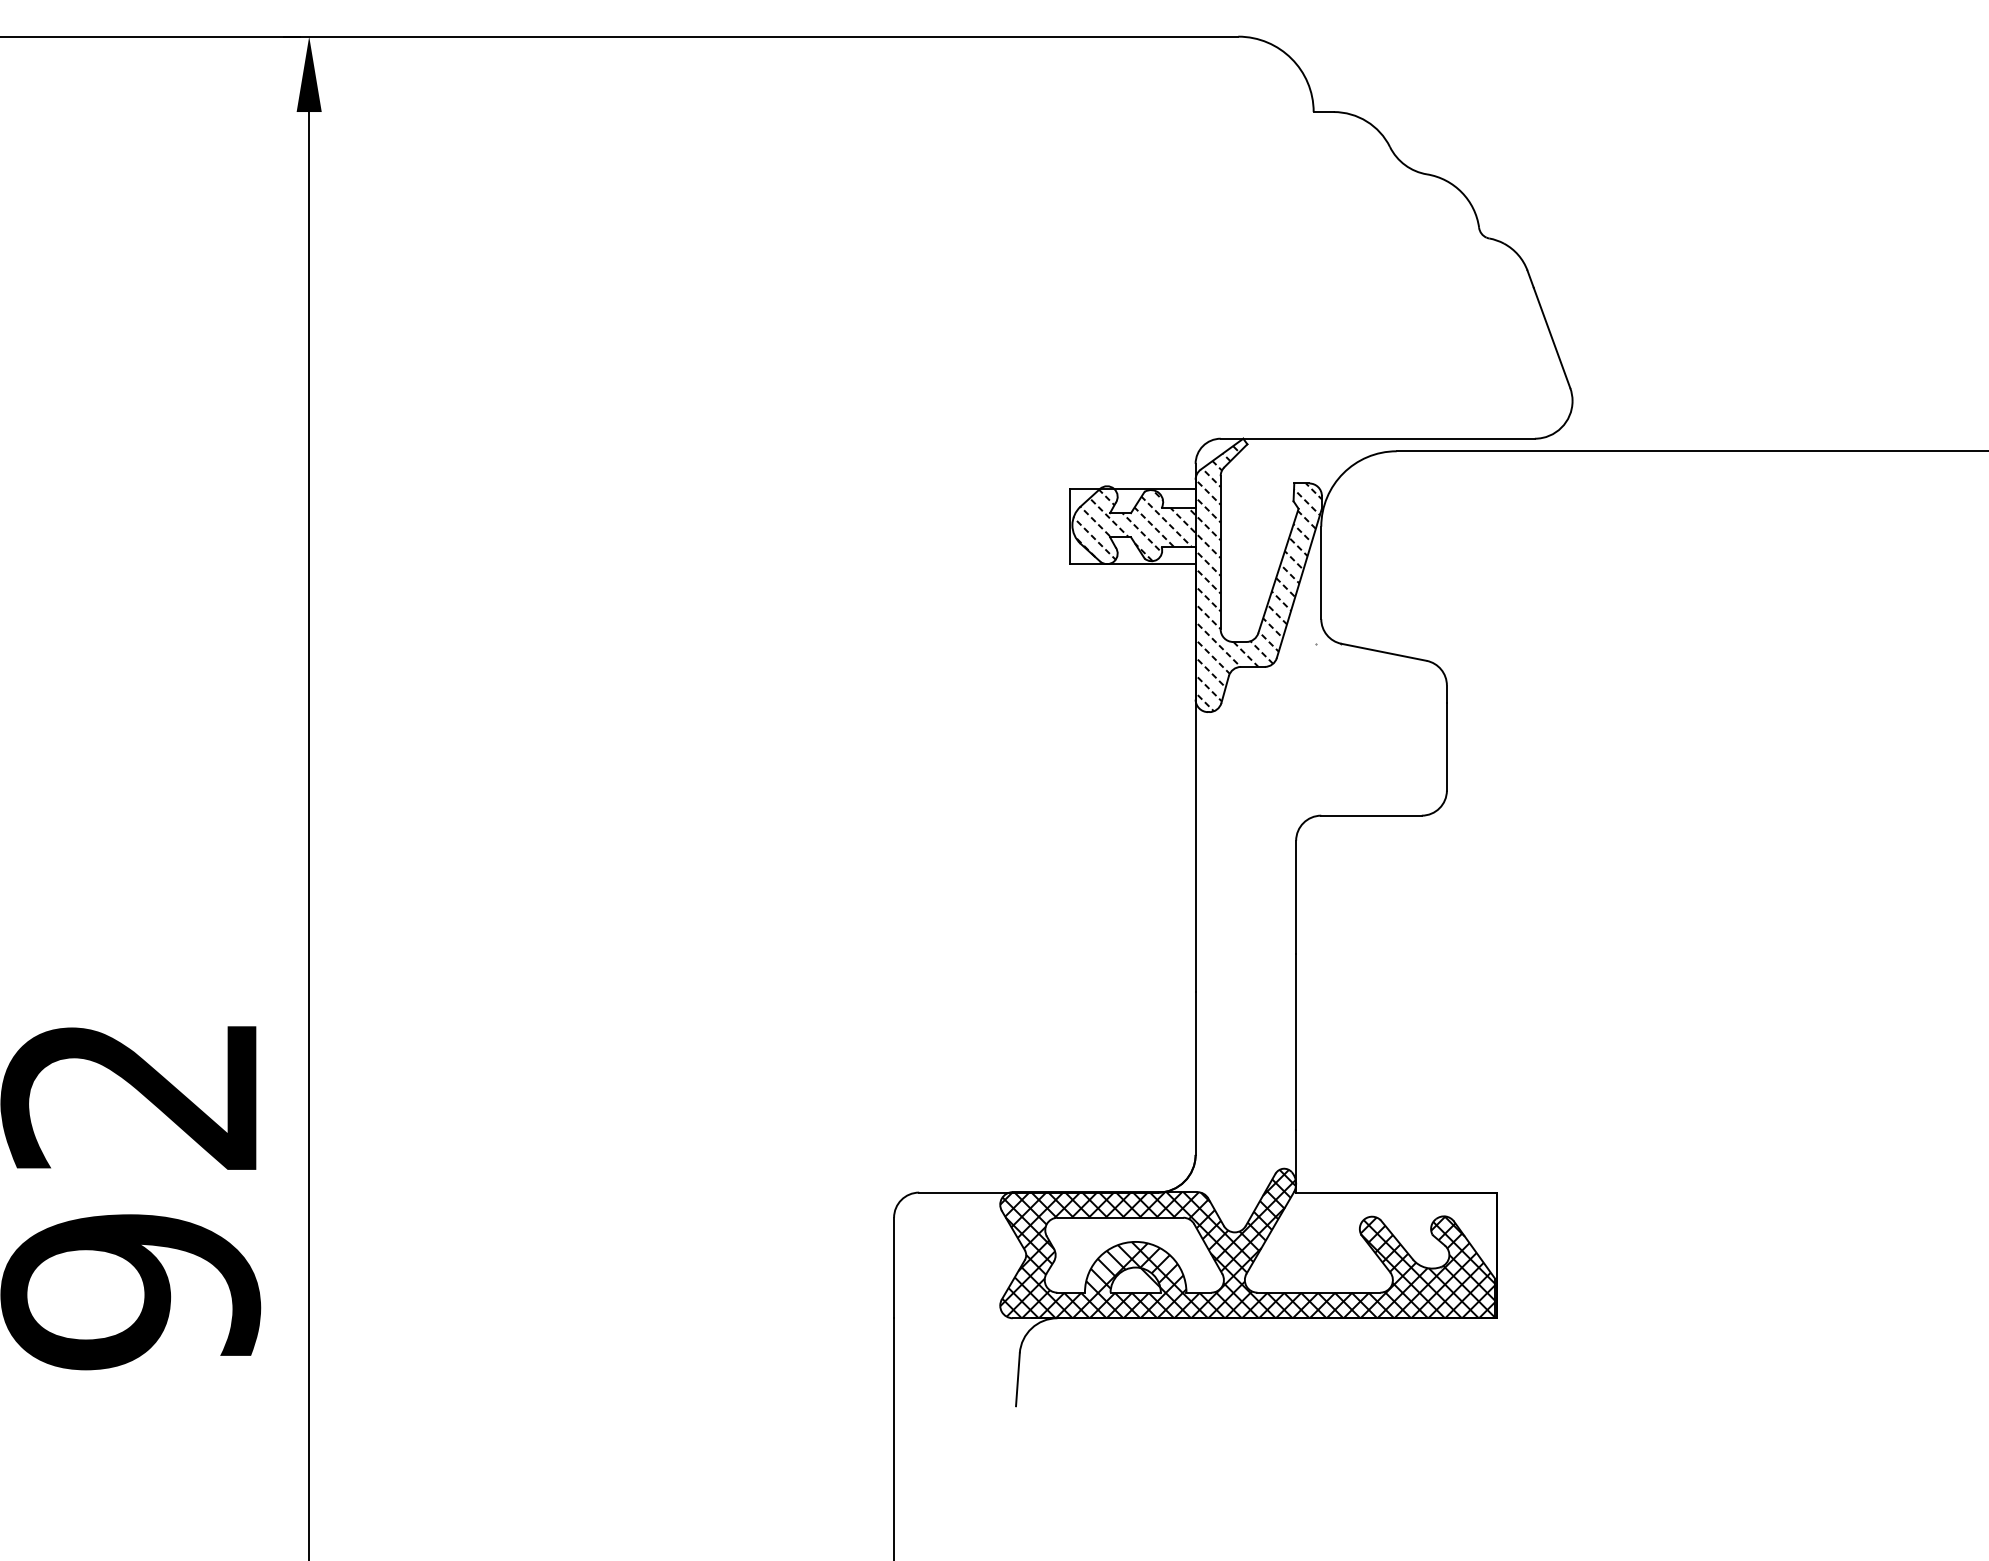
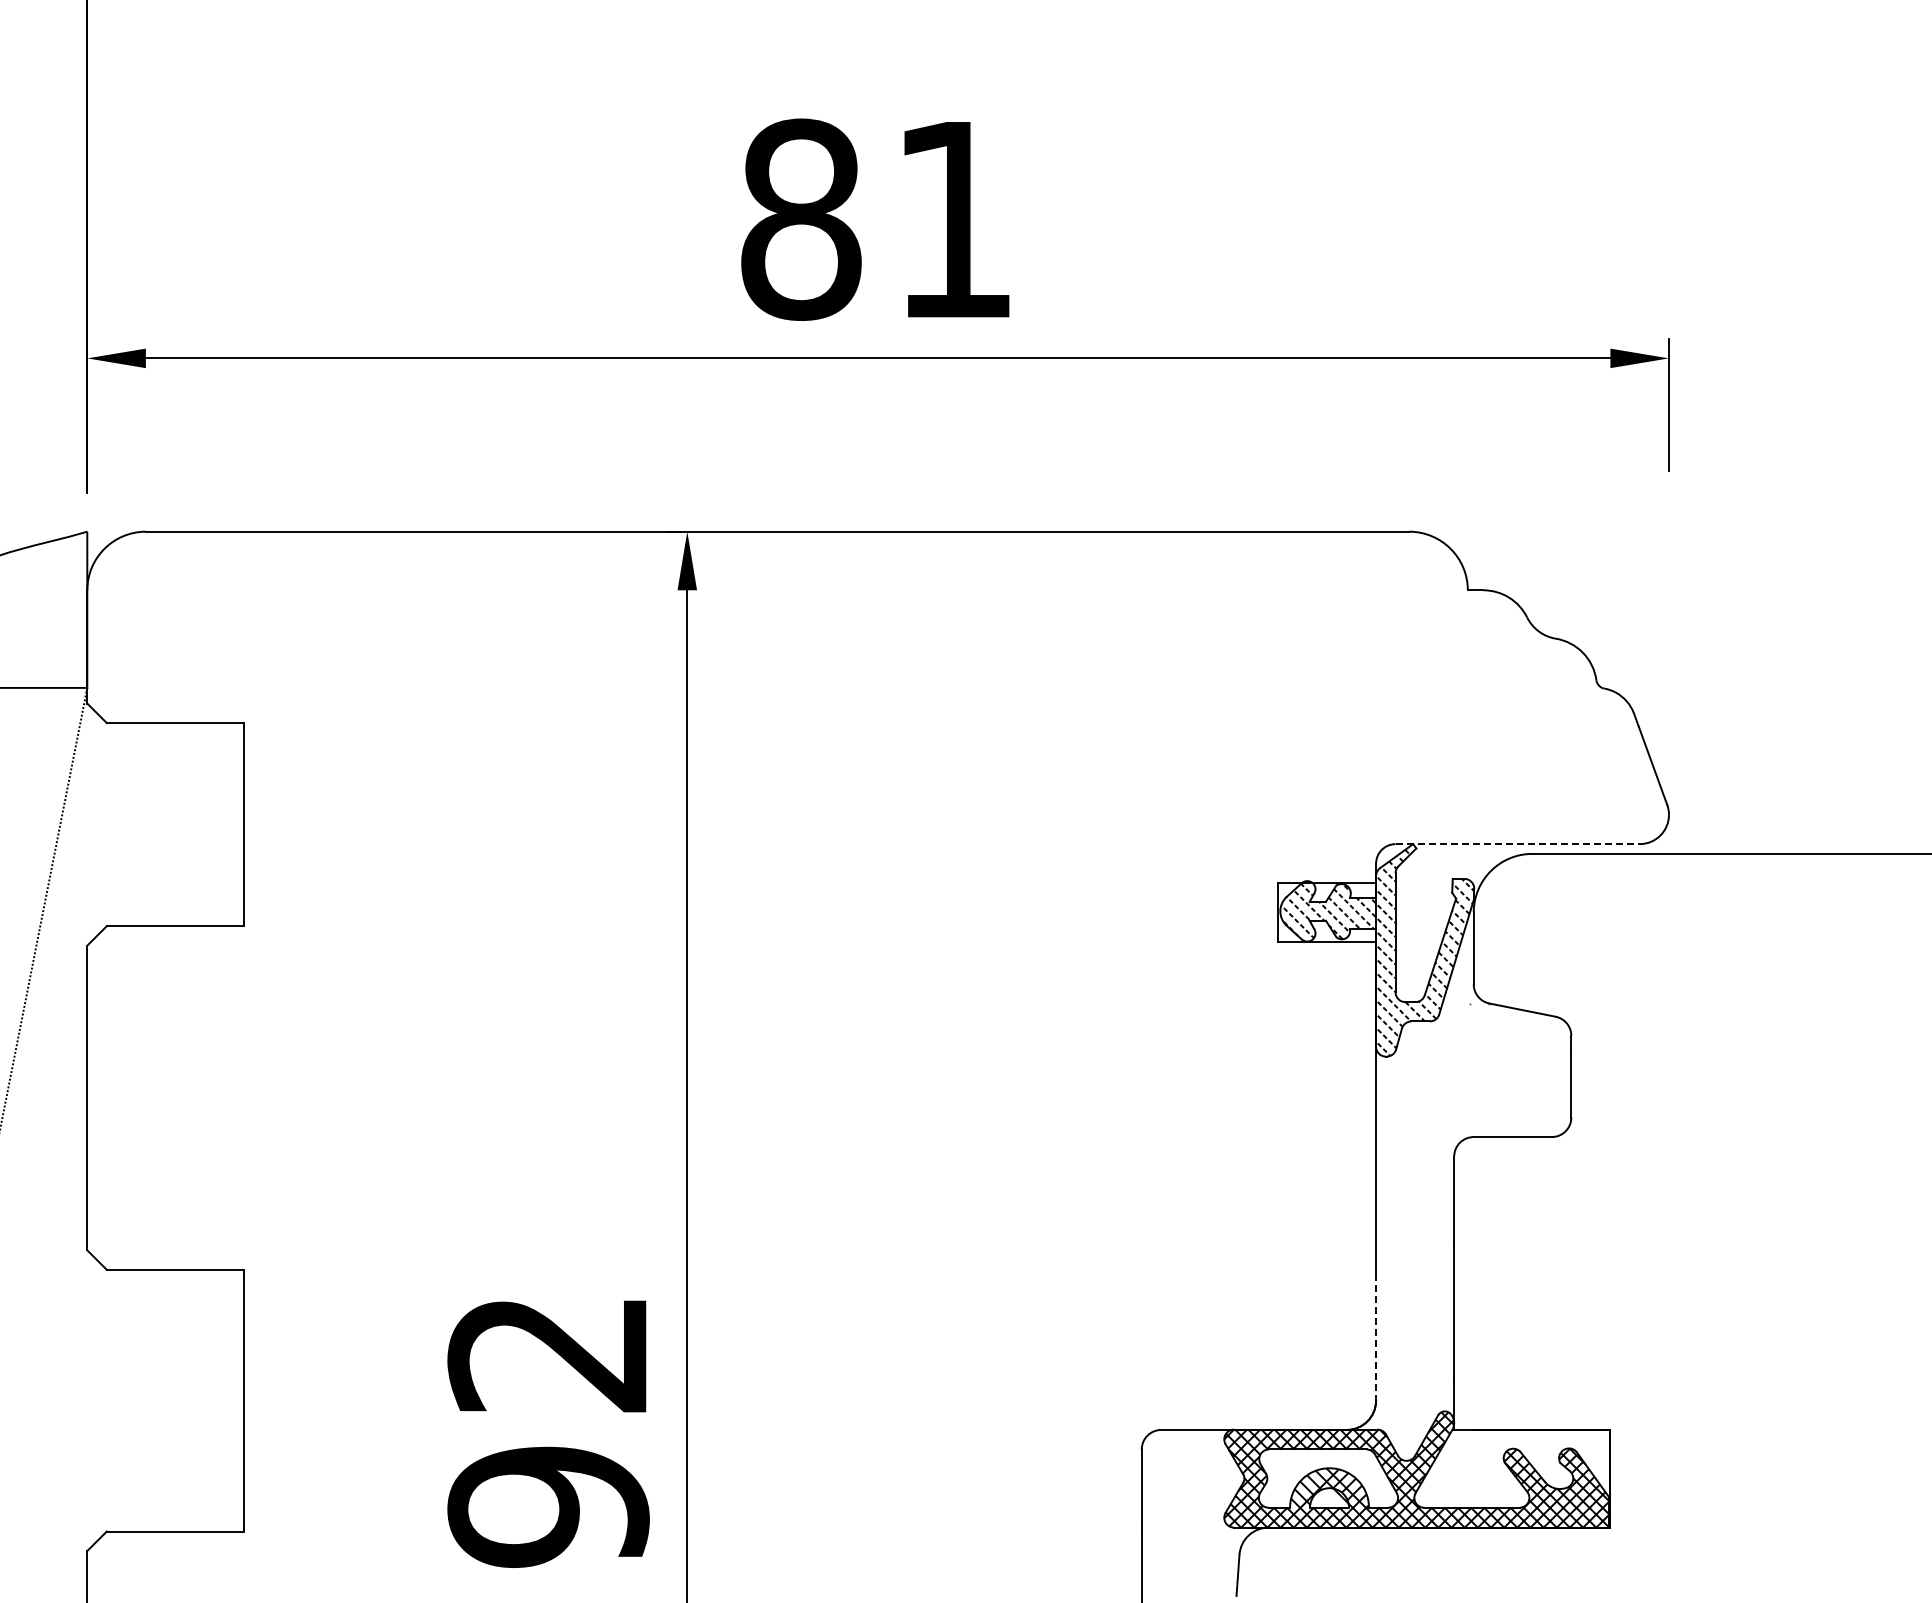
line: (1378, 439) -> (1518, 844), solid -> dashed
line: (1196, 1073) -> (1376, 1337), solid -> dashed

